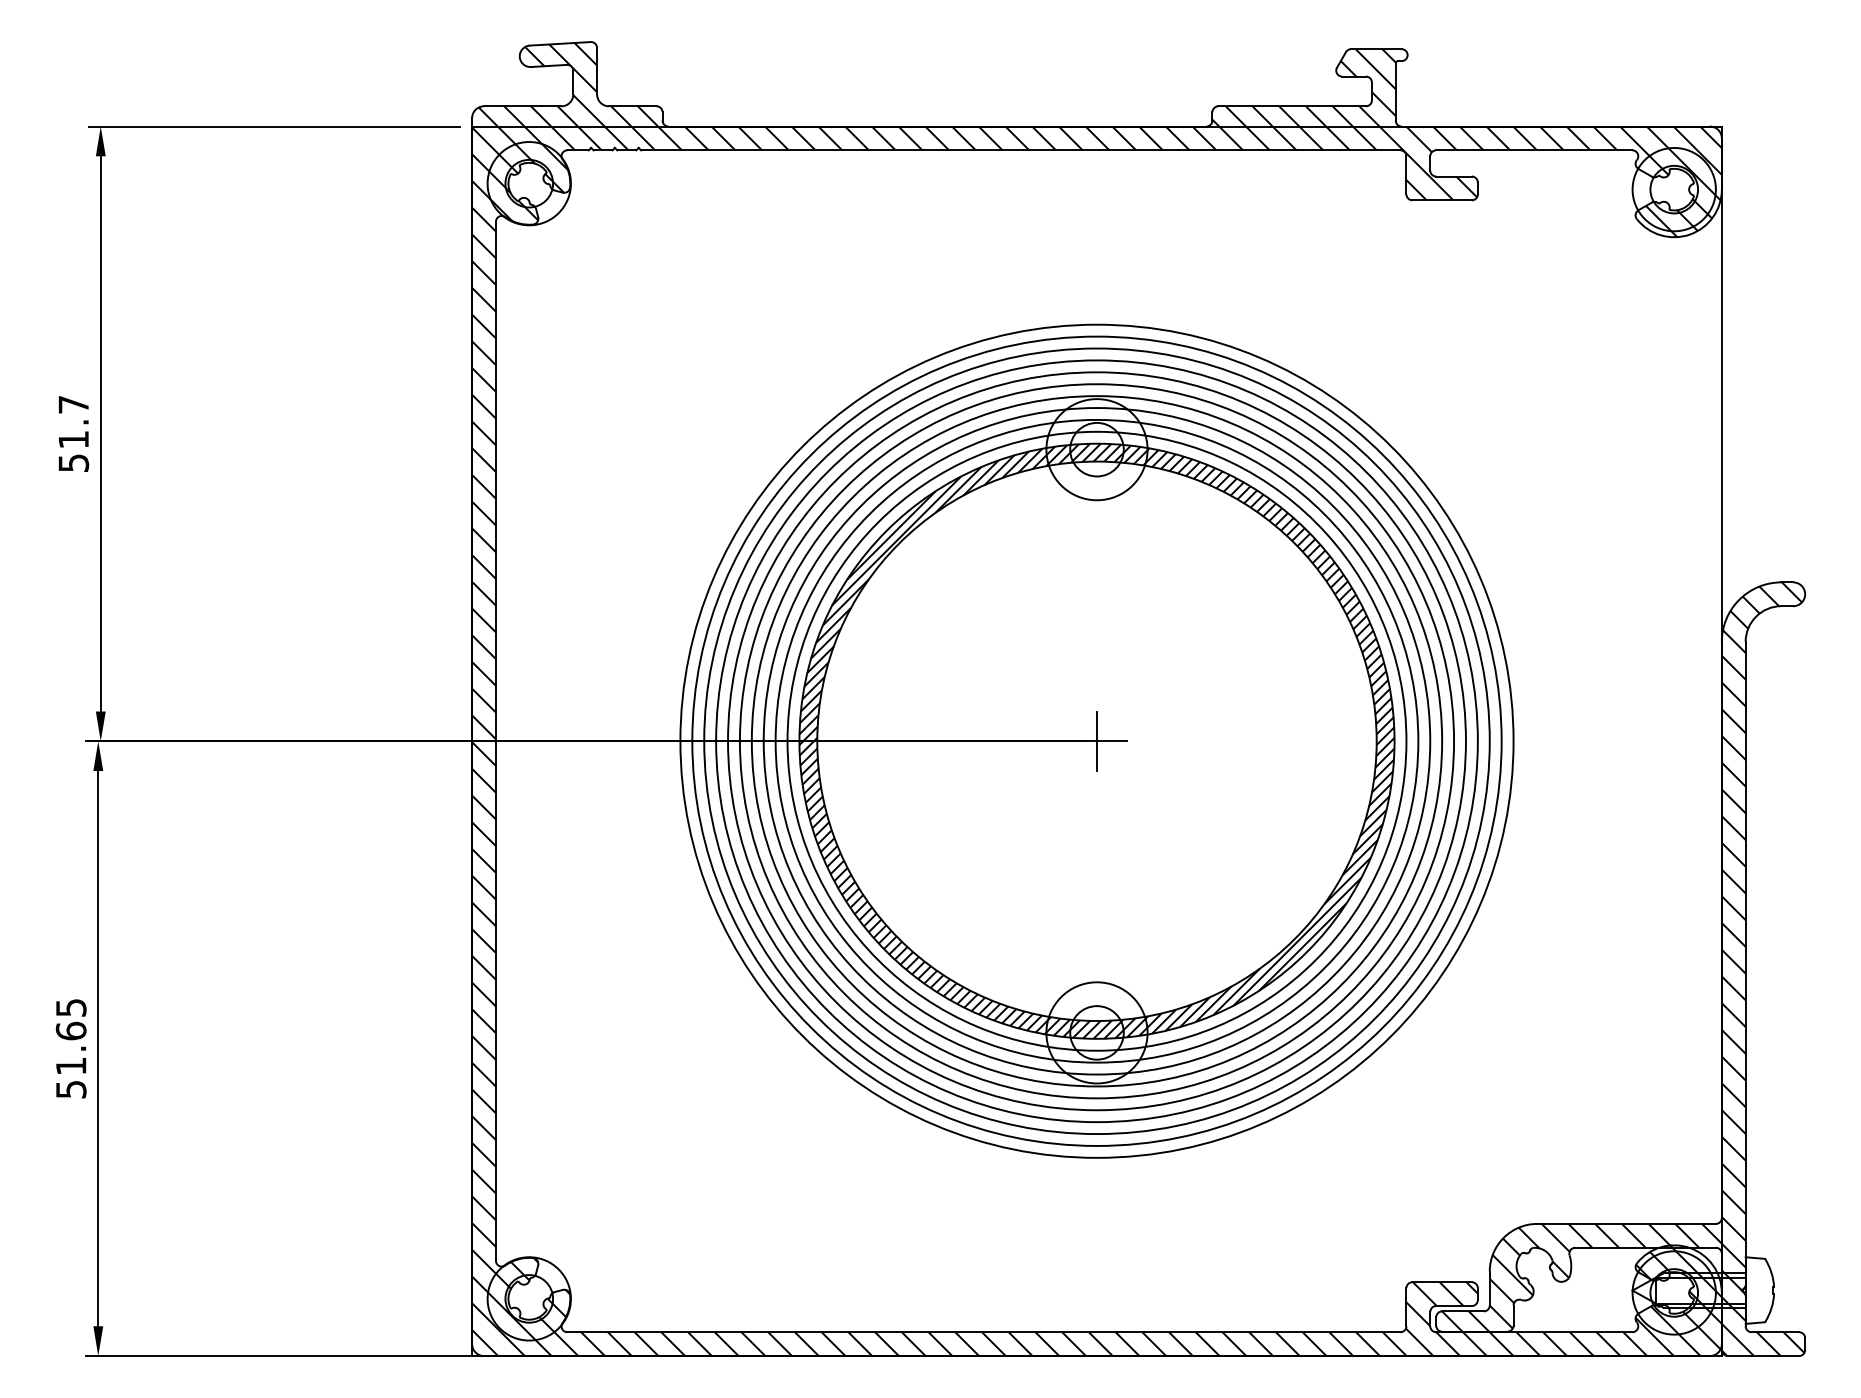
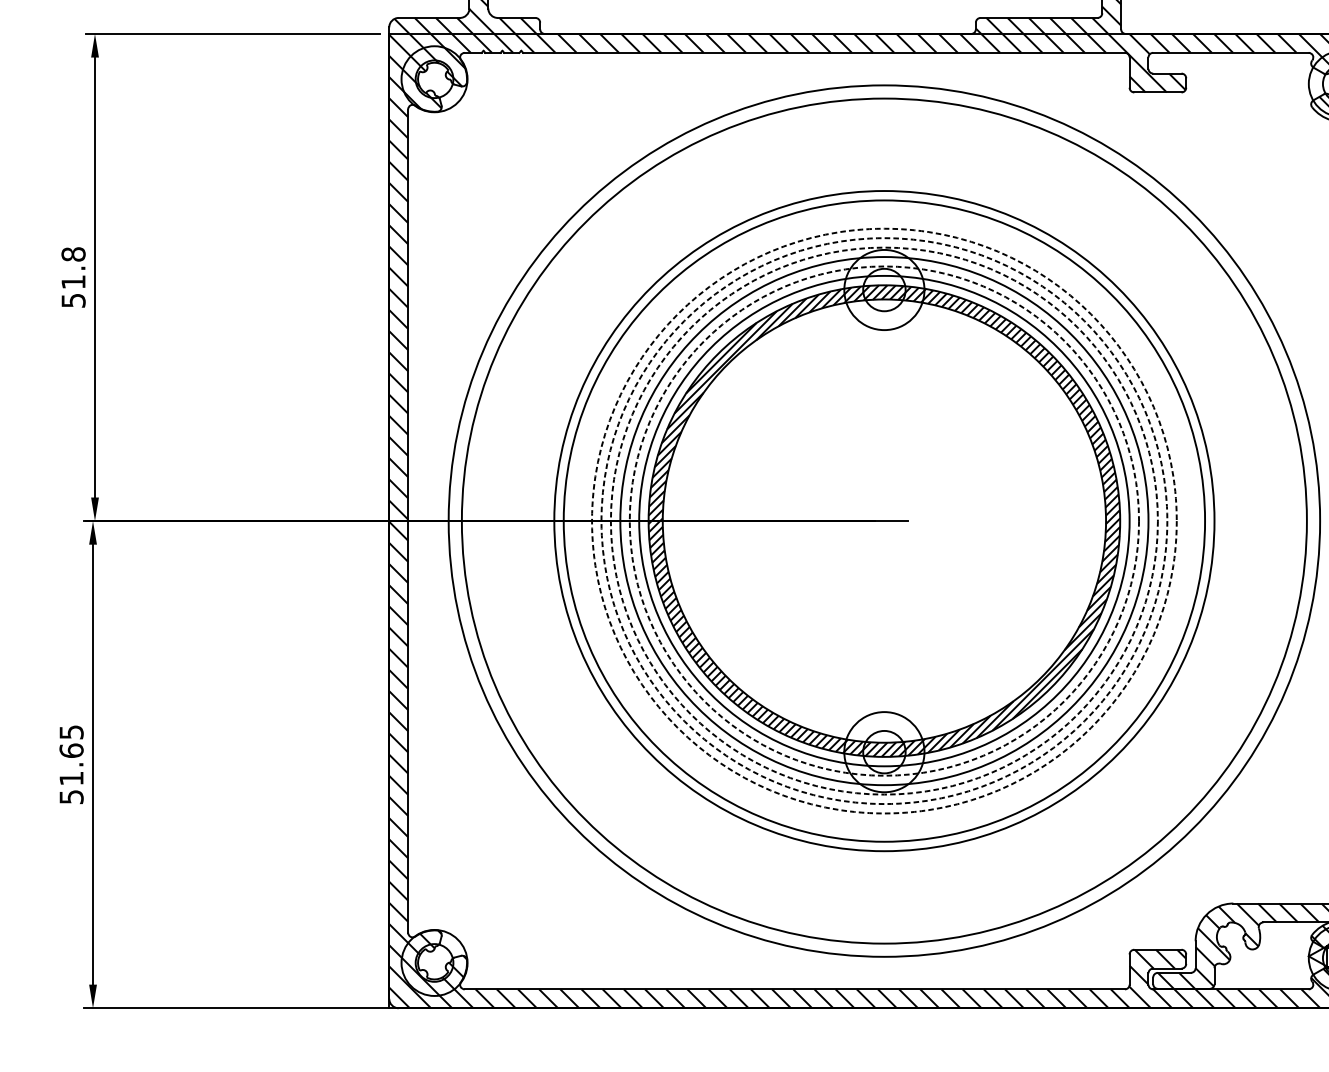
text: (73, 404) -> (73, 254), 51.7 -> 51.8
circle: (1096, 740) -> (884, 520), solid -> dashed
circle: (1096, 741) -> (884, 521), size x1.4
circle: (1096, 741) -> (884, 521), size x1.4
circle: (1096, 741) -> (884, 521), solid -> dashed
circle: (1096, 741) -> (884, 521), solid -> dashed
circle: (1096, 741) -> (884, 521), solid -> dashed
line: (1096, 741) -> (884, 521), removed

